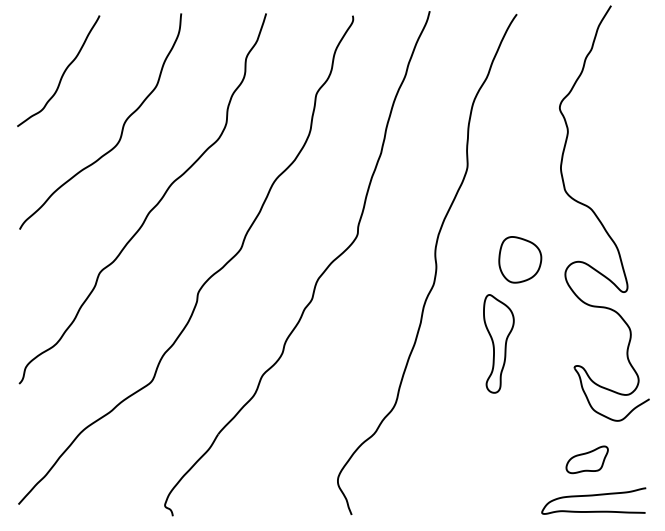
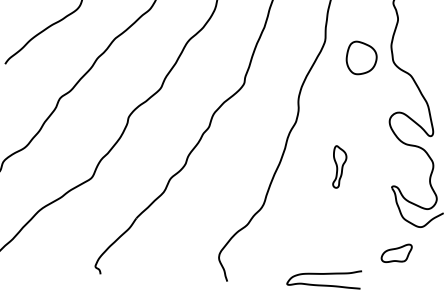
part: (520, 259) -> (361, 58), moved
part: (498, 343) -> (339, 166), size x0.6
curve: (593, 496) -> (324, 274), moved

